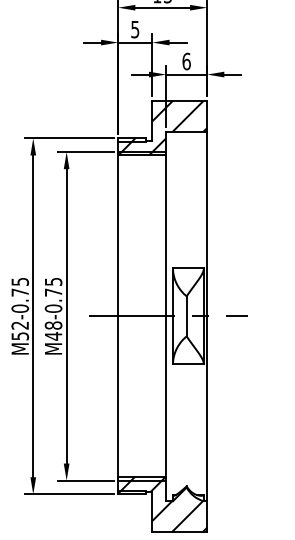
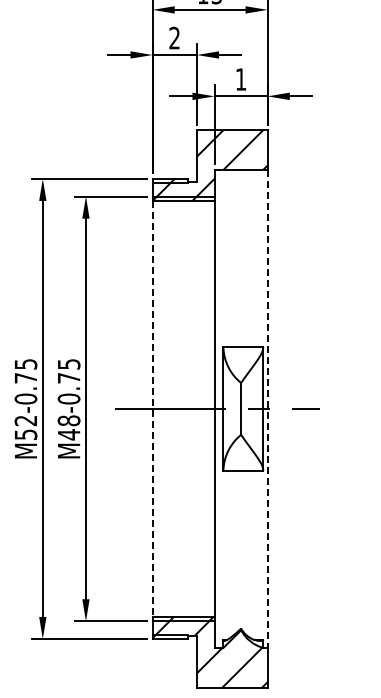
text: (135, 29) -> (174, 37), 5 -> 2
text: (186, 61) -> (240, 79), 6 -> 1
line: (118, 316) -> (152, 408), solid -> dashed
line: (207, 316) -> (267, 408), solid -> dashed

